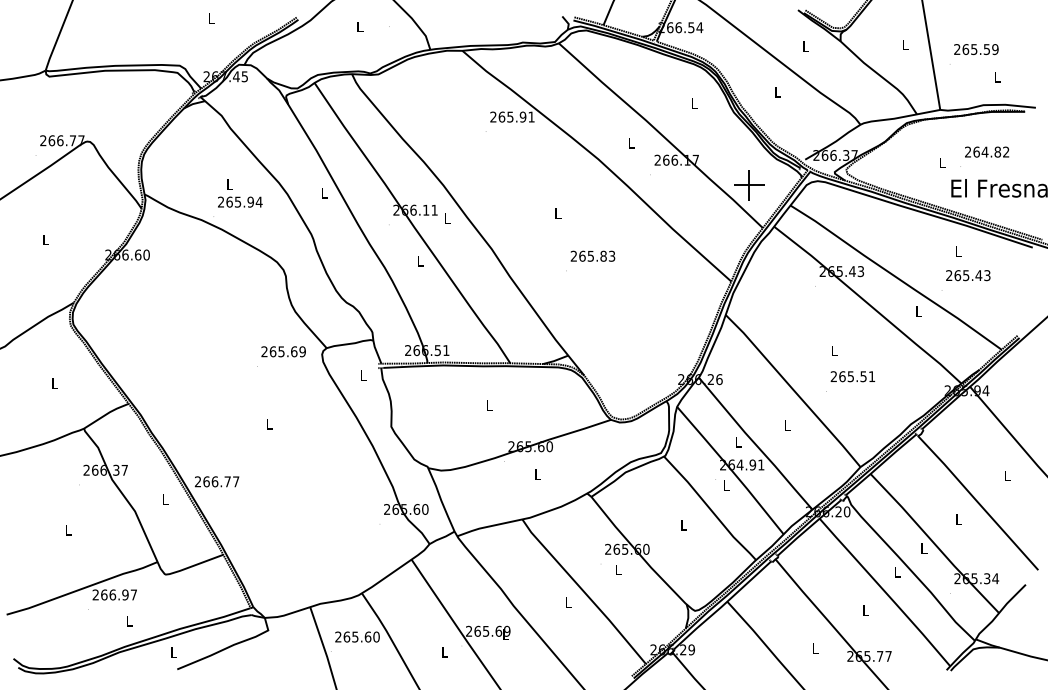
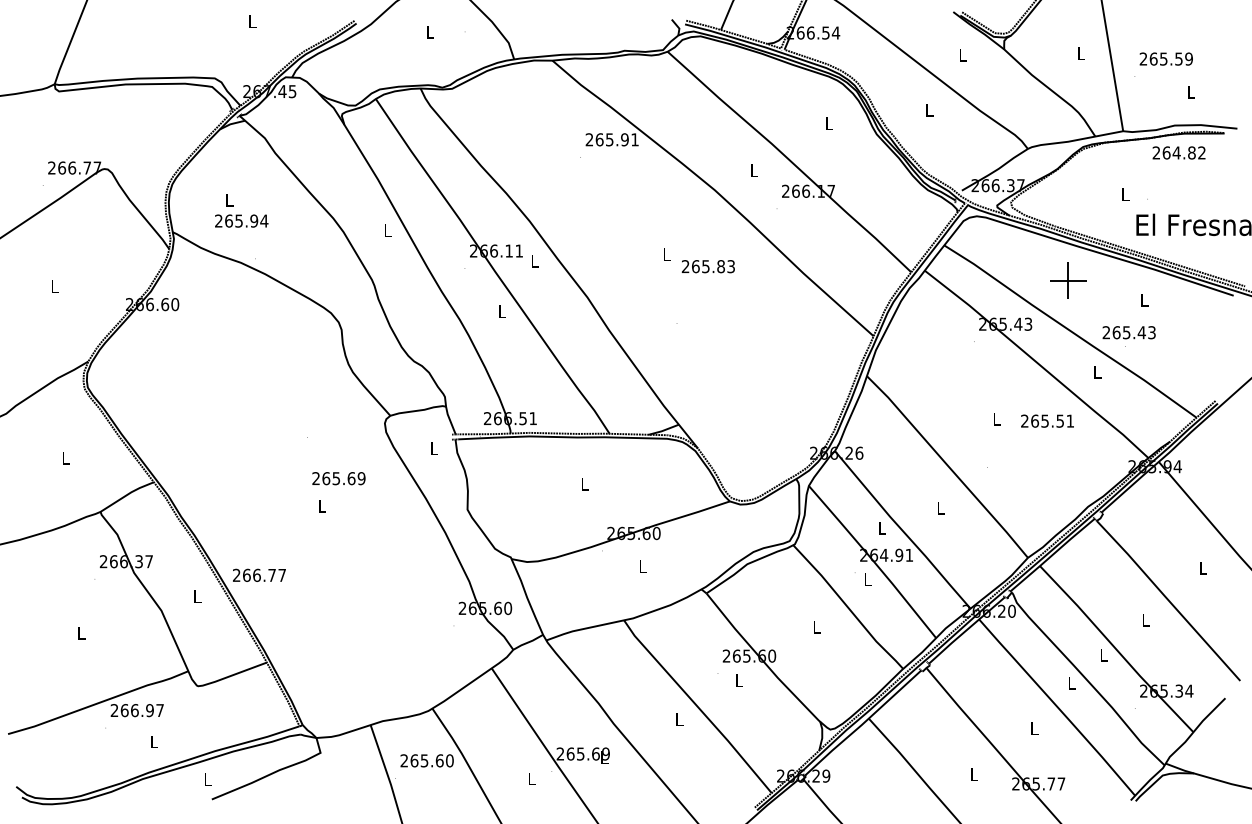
text: (987, 151) -> (1179, 152), moved
part: (749, 185) -> (1068, 281), moved
text: (240, 193) -> (242, 210), moved
text: (592, 255) -> (707, 265), moved
text: (968, 275) -> (1129, 332), moved
text: (283, 351) -> (338, 478), moved
text: (852, 376) -> (1047, 420), moved

